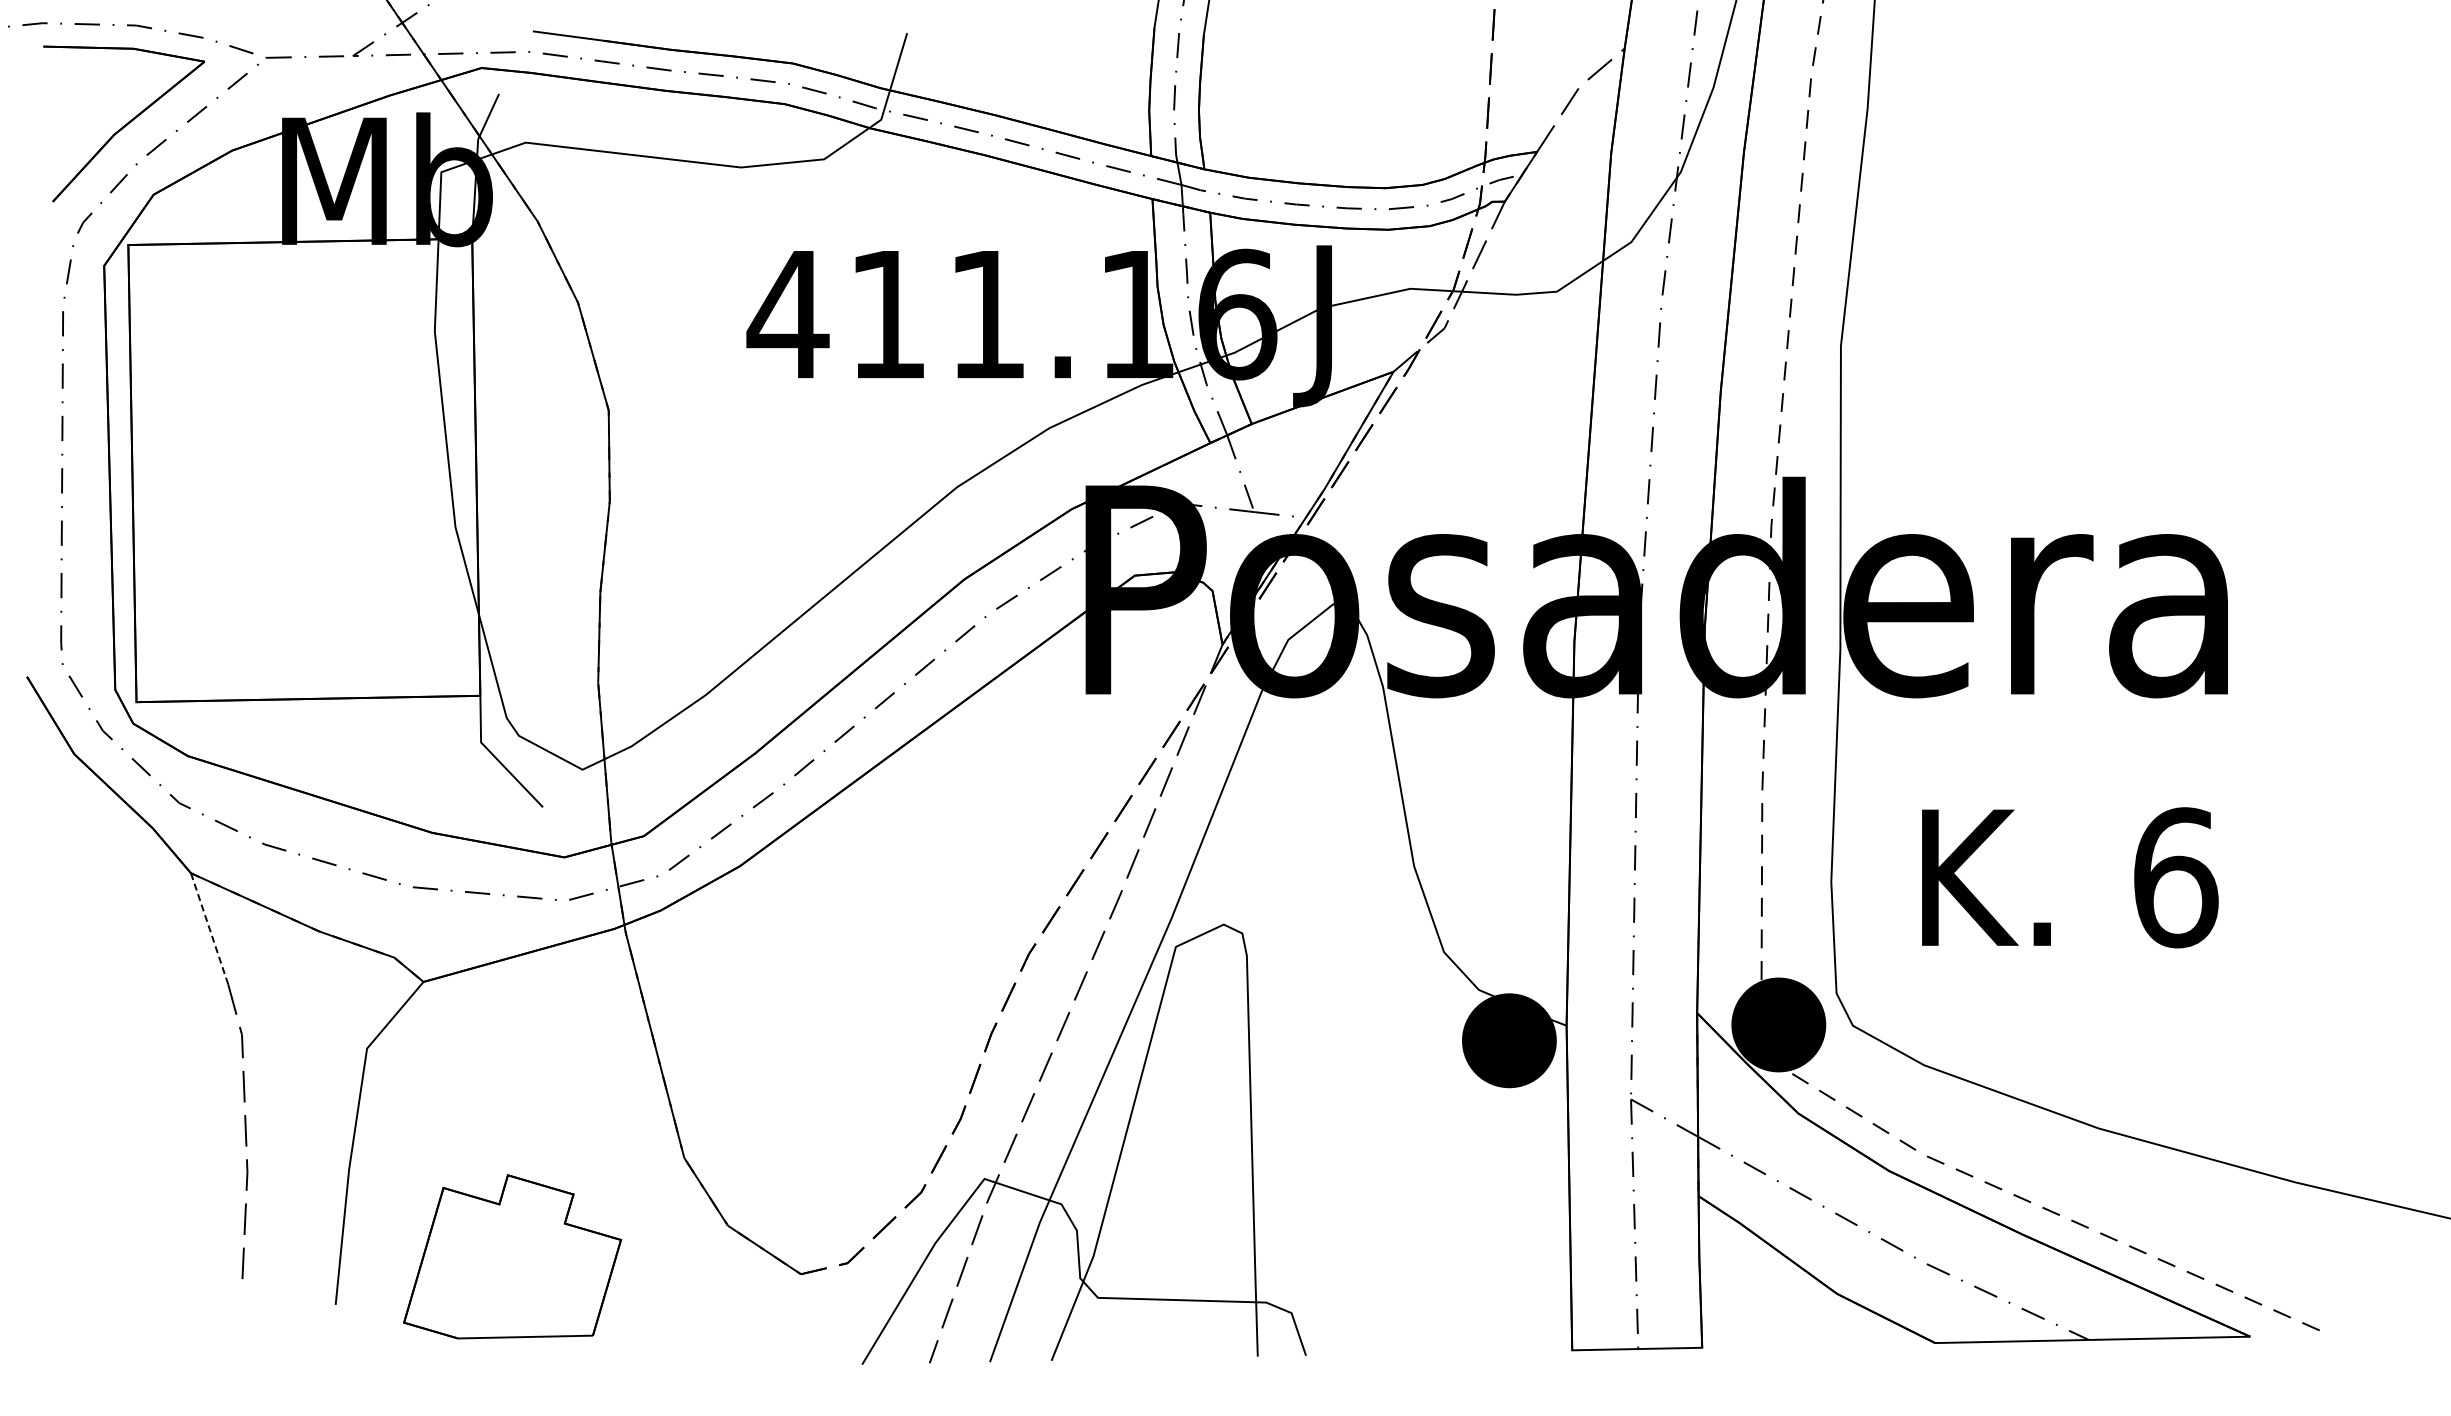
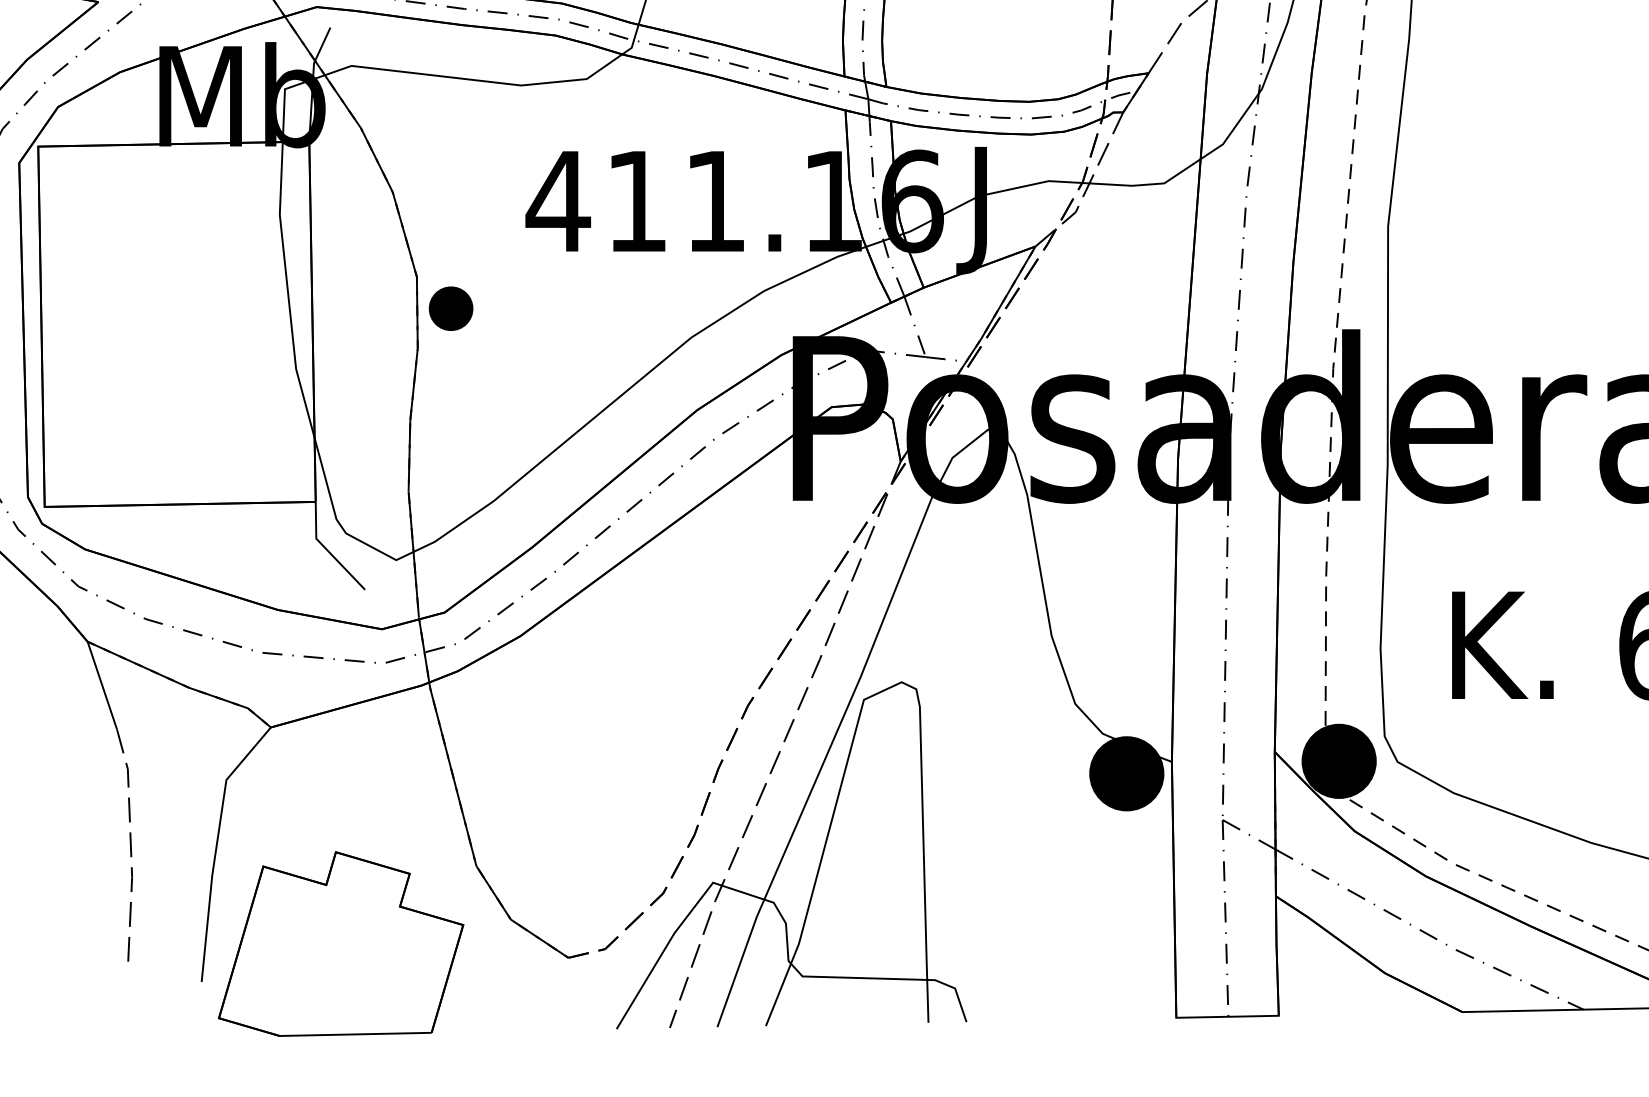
part: (652, 450) -> (451, 308), added
line: (209, 928) -> (102, 685), dashed -> solid
part: (512, 1256) -> (341, 943), size x1.43

